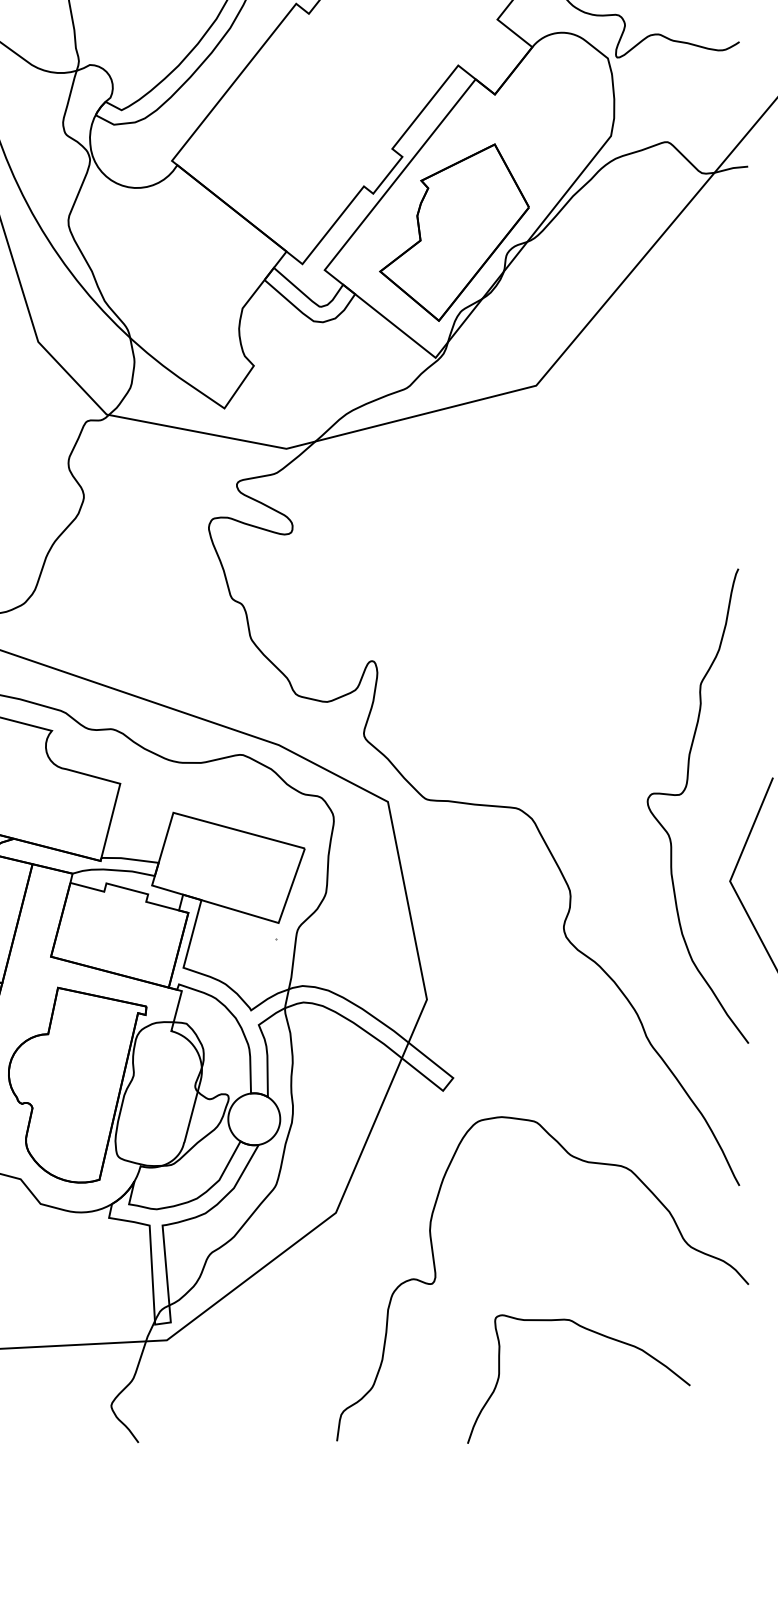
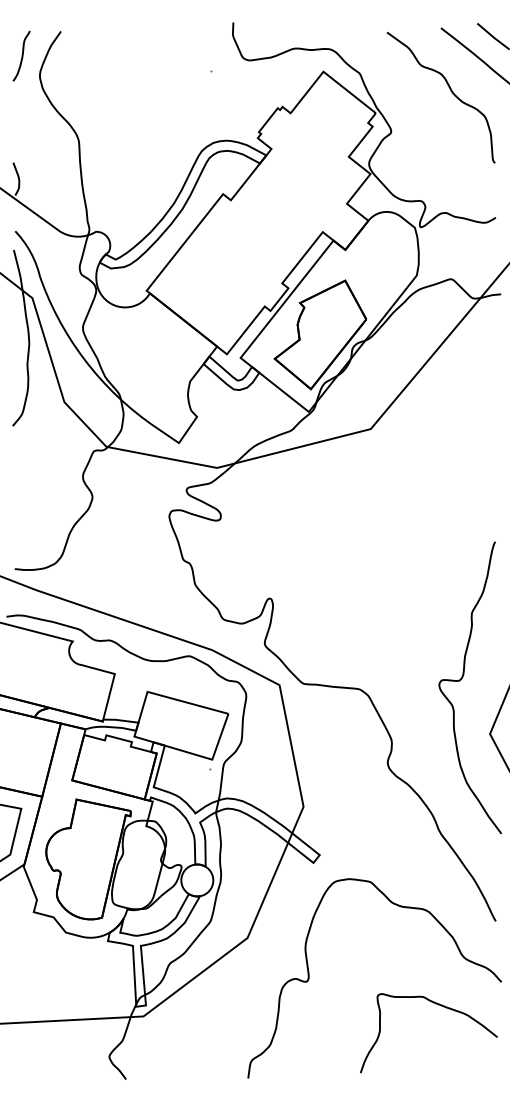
curve: (594, 1333) -> (438, 1005), moved

